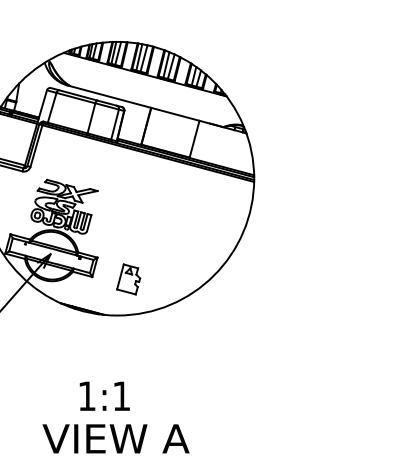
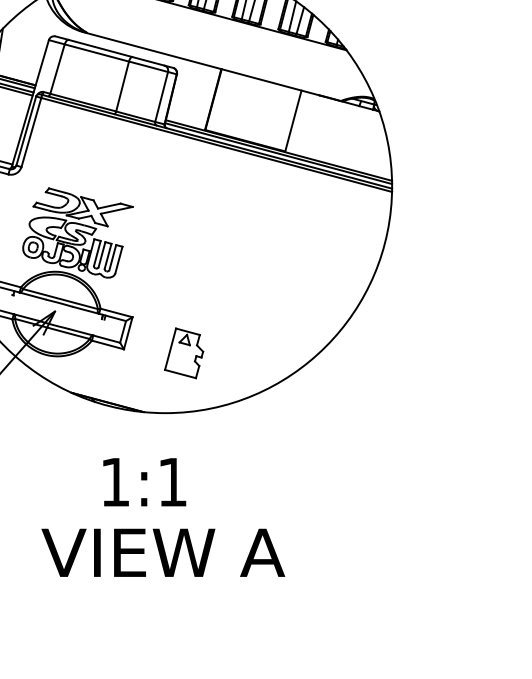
text: (115, 417) -> (162, 517), moved

